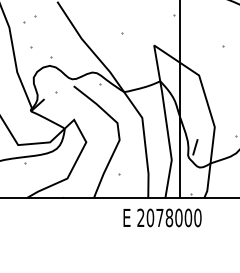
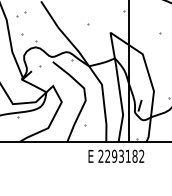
text: (173, 216) -> (124, 155), 2078000 -> 2293182

